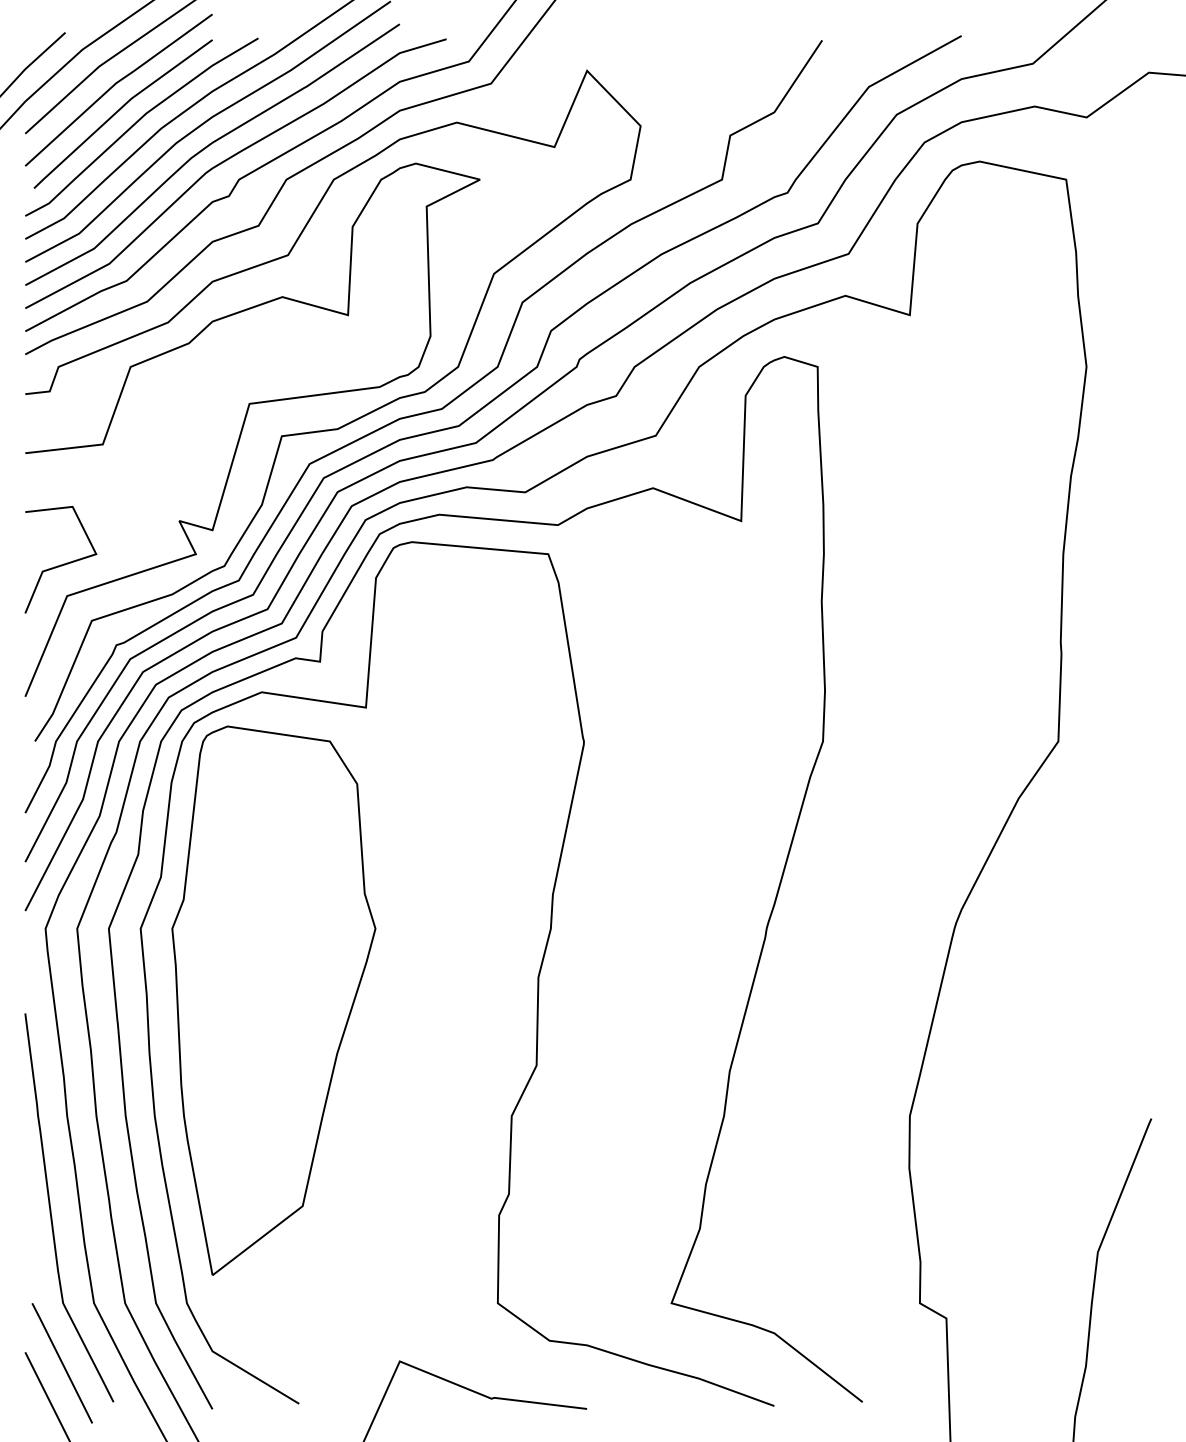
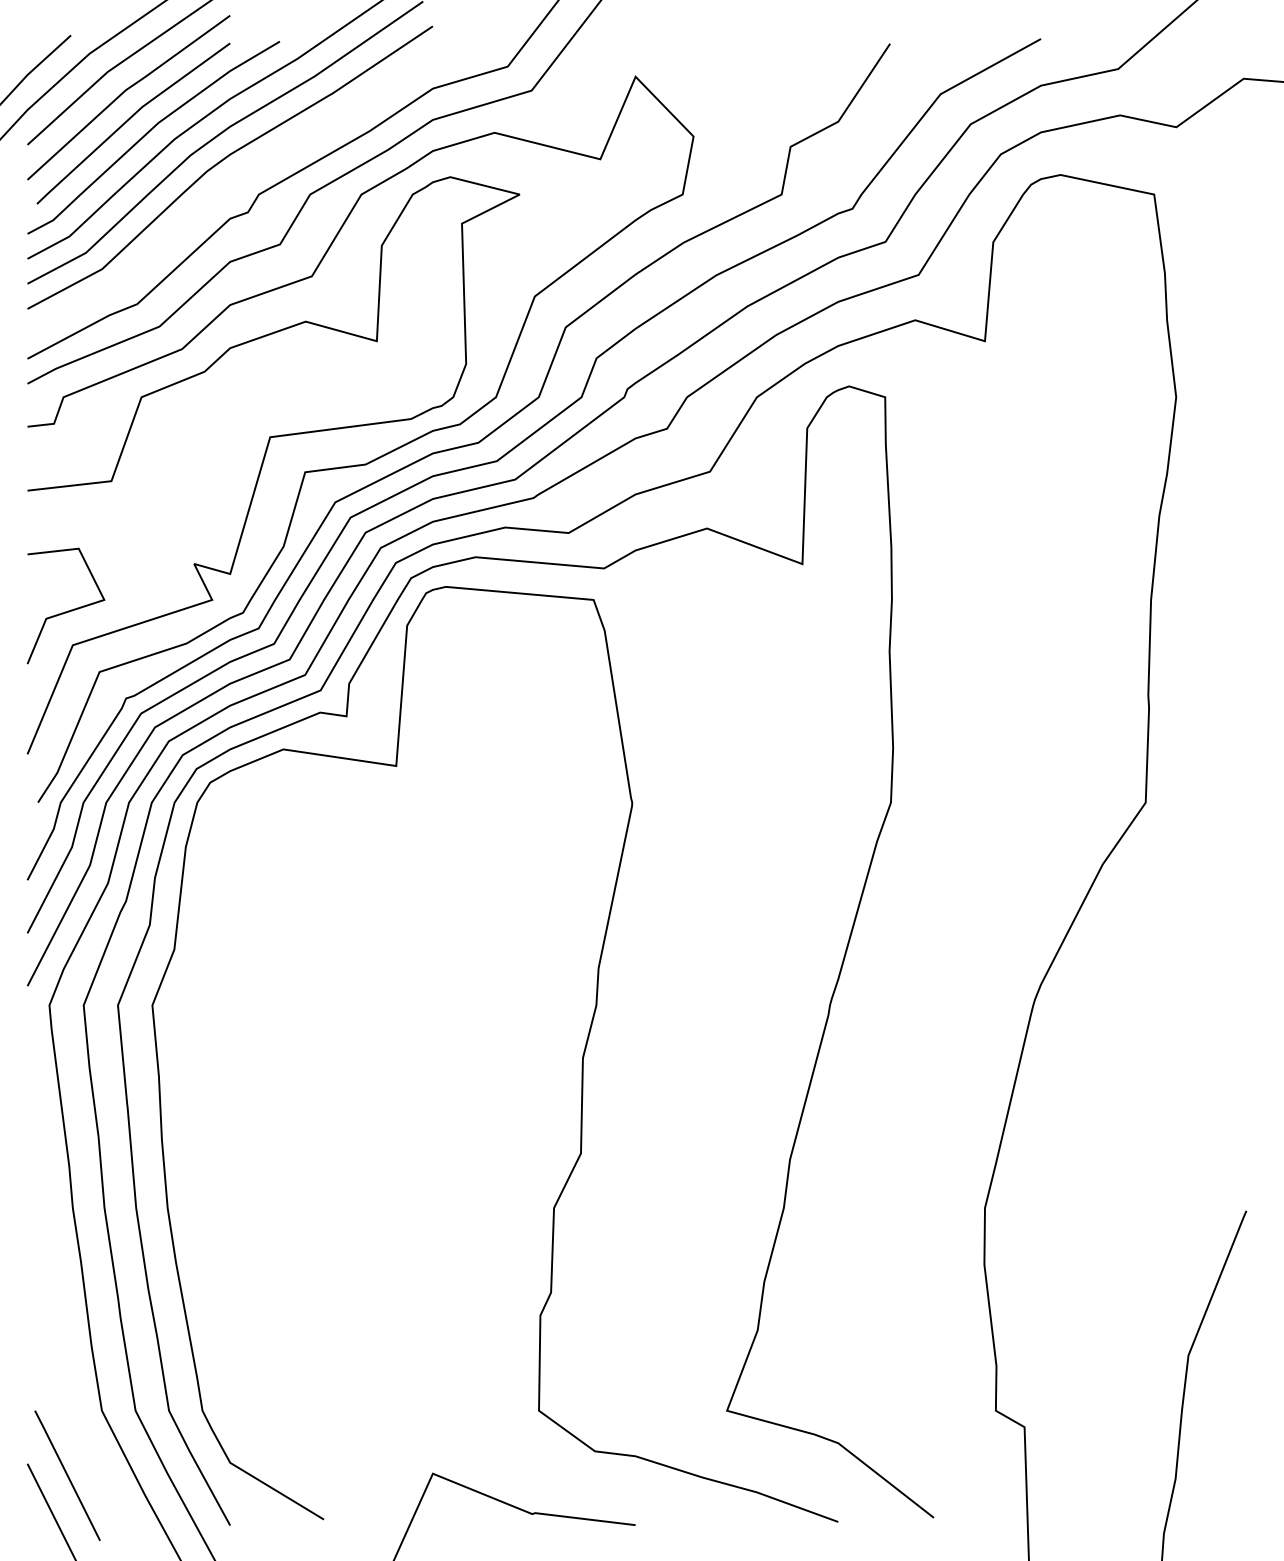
curve: (226, 161) -> (245, 174), removed
part: (273, 1000) -> (296, 1083), removed
curve: (51, 1209) -> (55, 1309), removed

